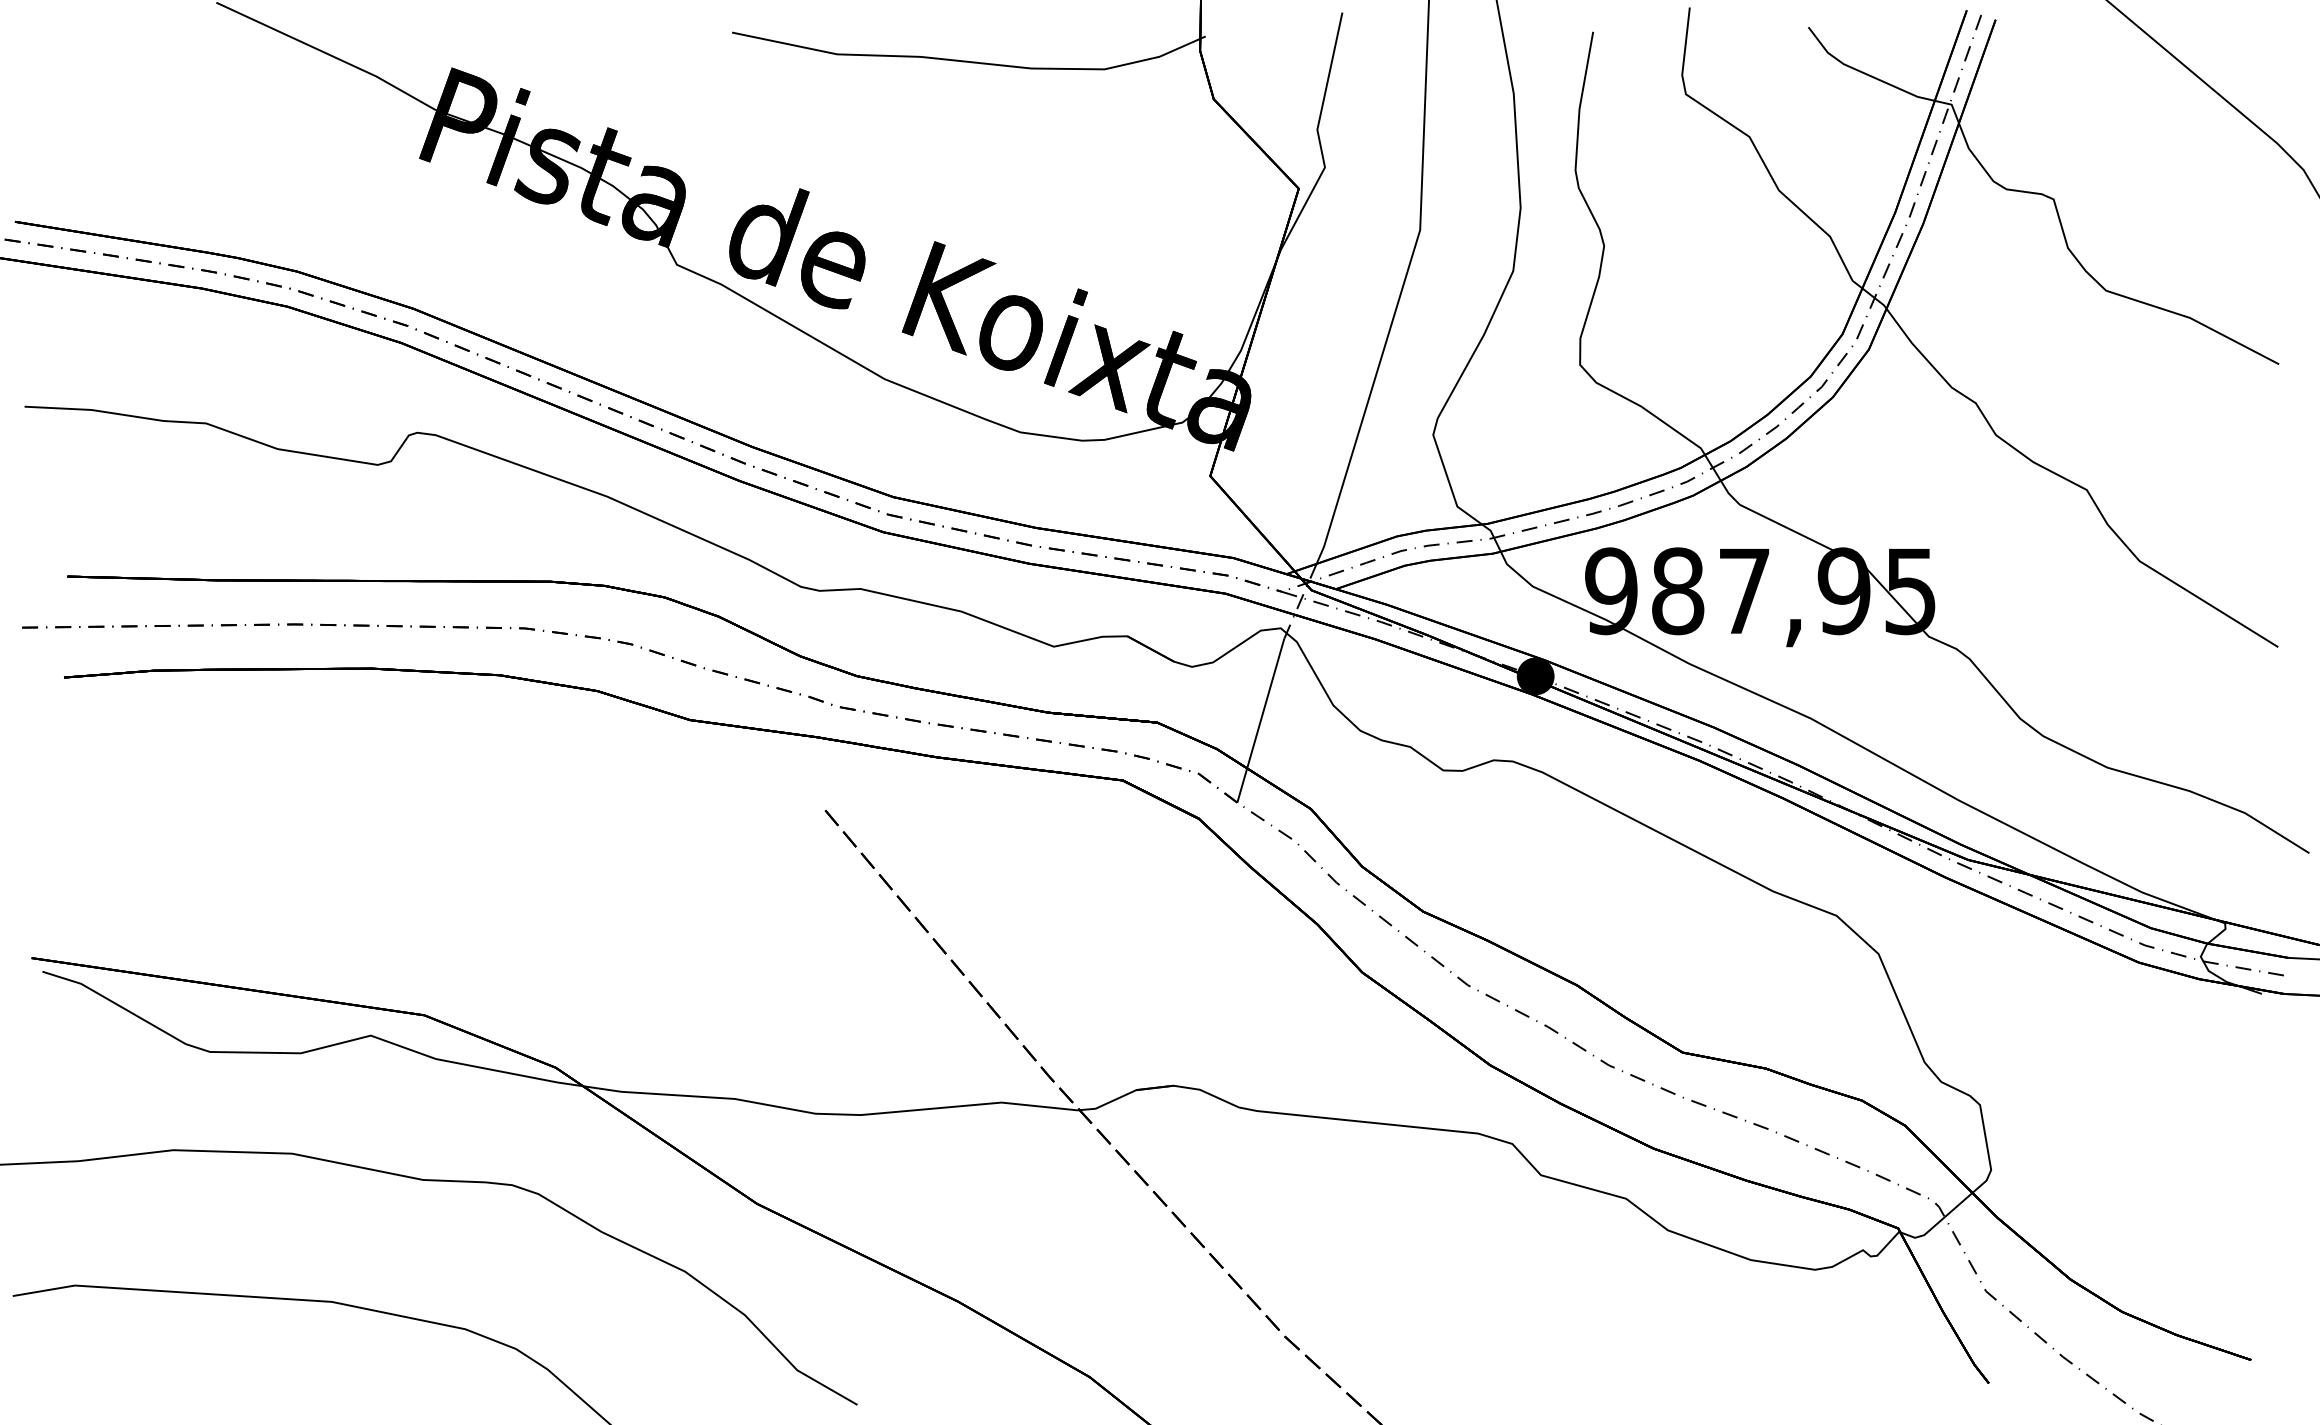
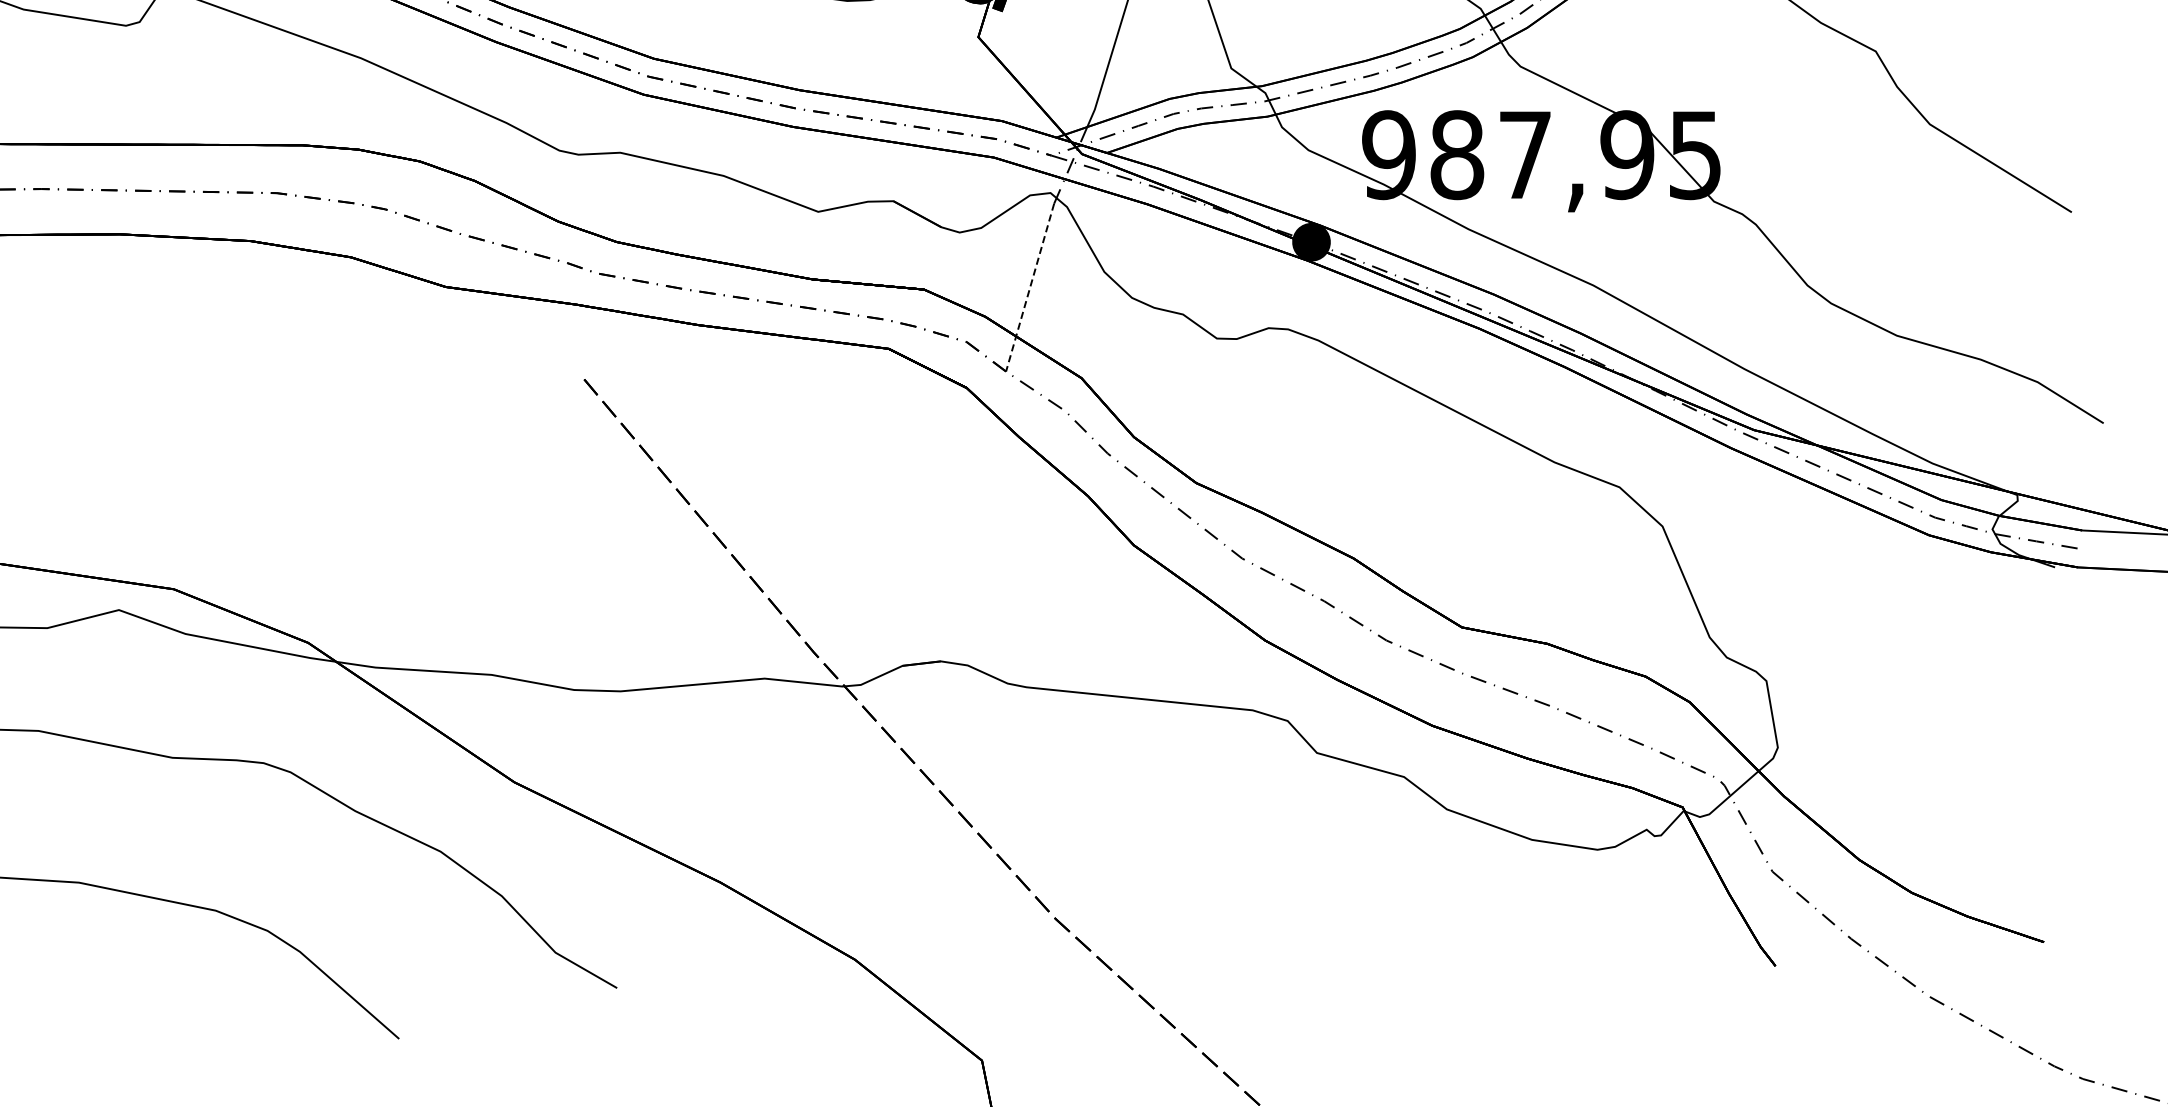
line: (1260, 721) -> (1029, 288), solid -> dashed

